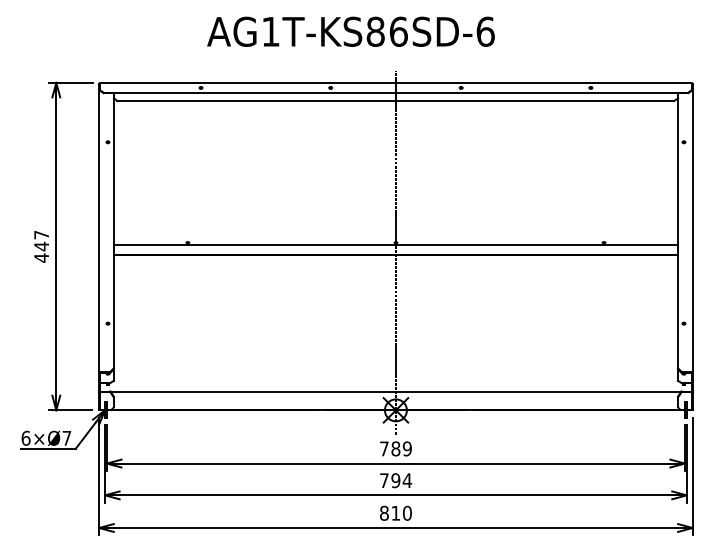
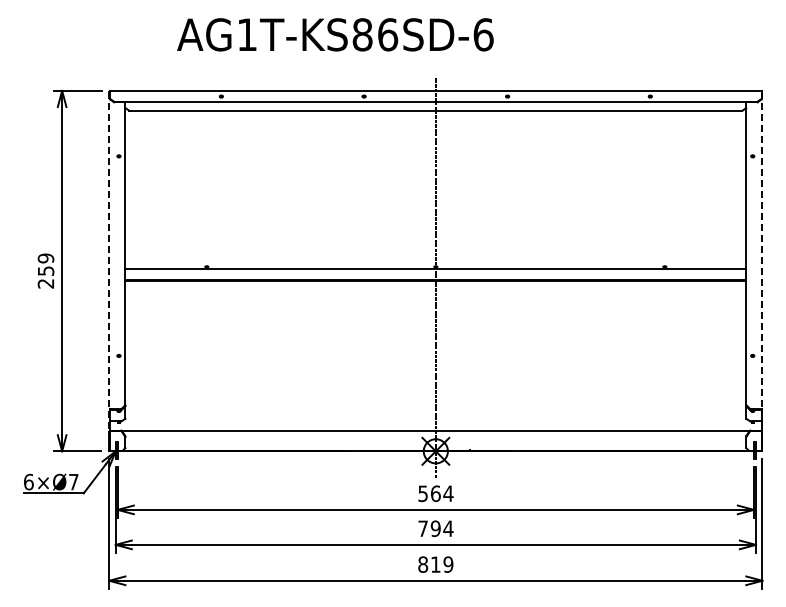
text: (351, 31) -> (335, 34), moved
line: (99, 238) -> (109, 262), solid -> dashed
line: (692, 238) -> (762, 262), solid -> dashed
text: (41, 246) -> (45, 271), 447 -> 259
text: (395, 448) -> (435, 493), 789 -> 564
text: (407, 513) -> (448, 564), 810 -> 819

